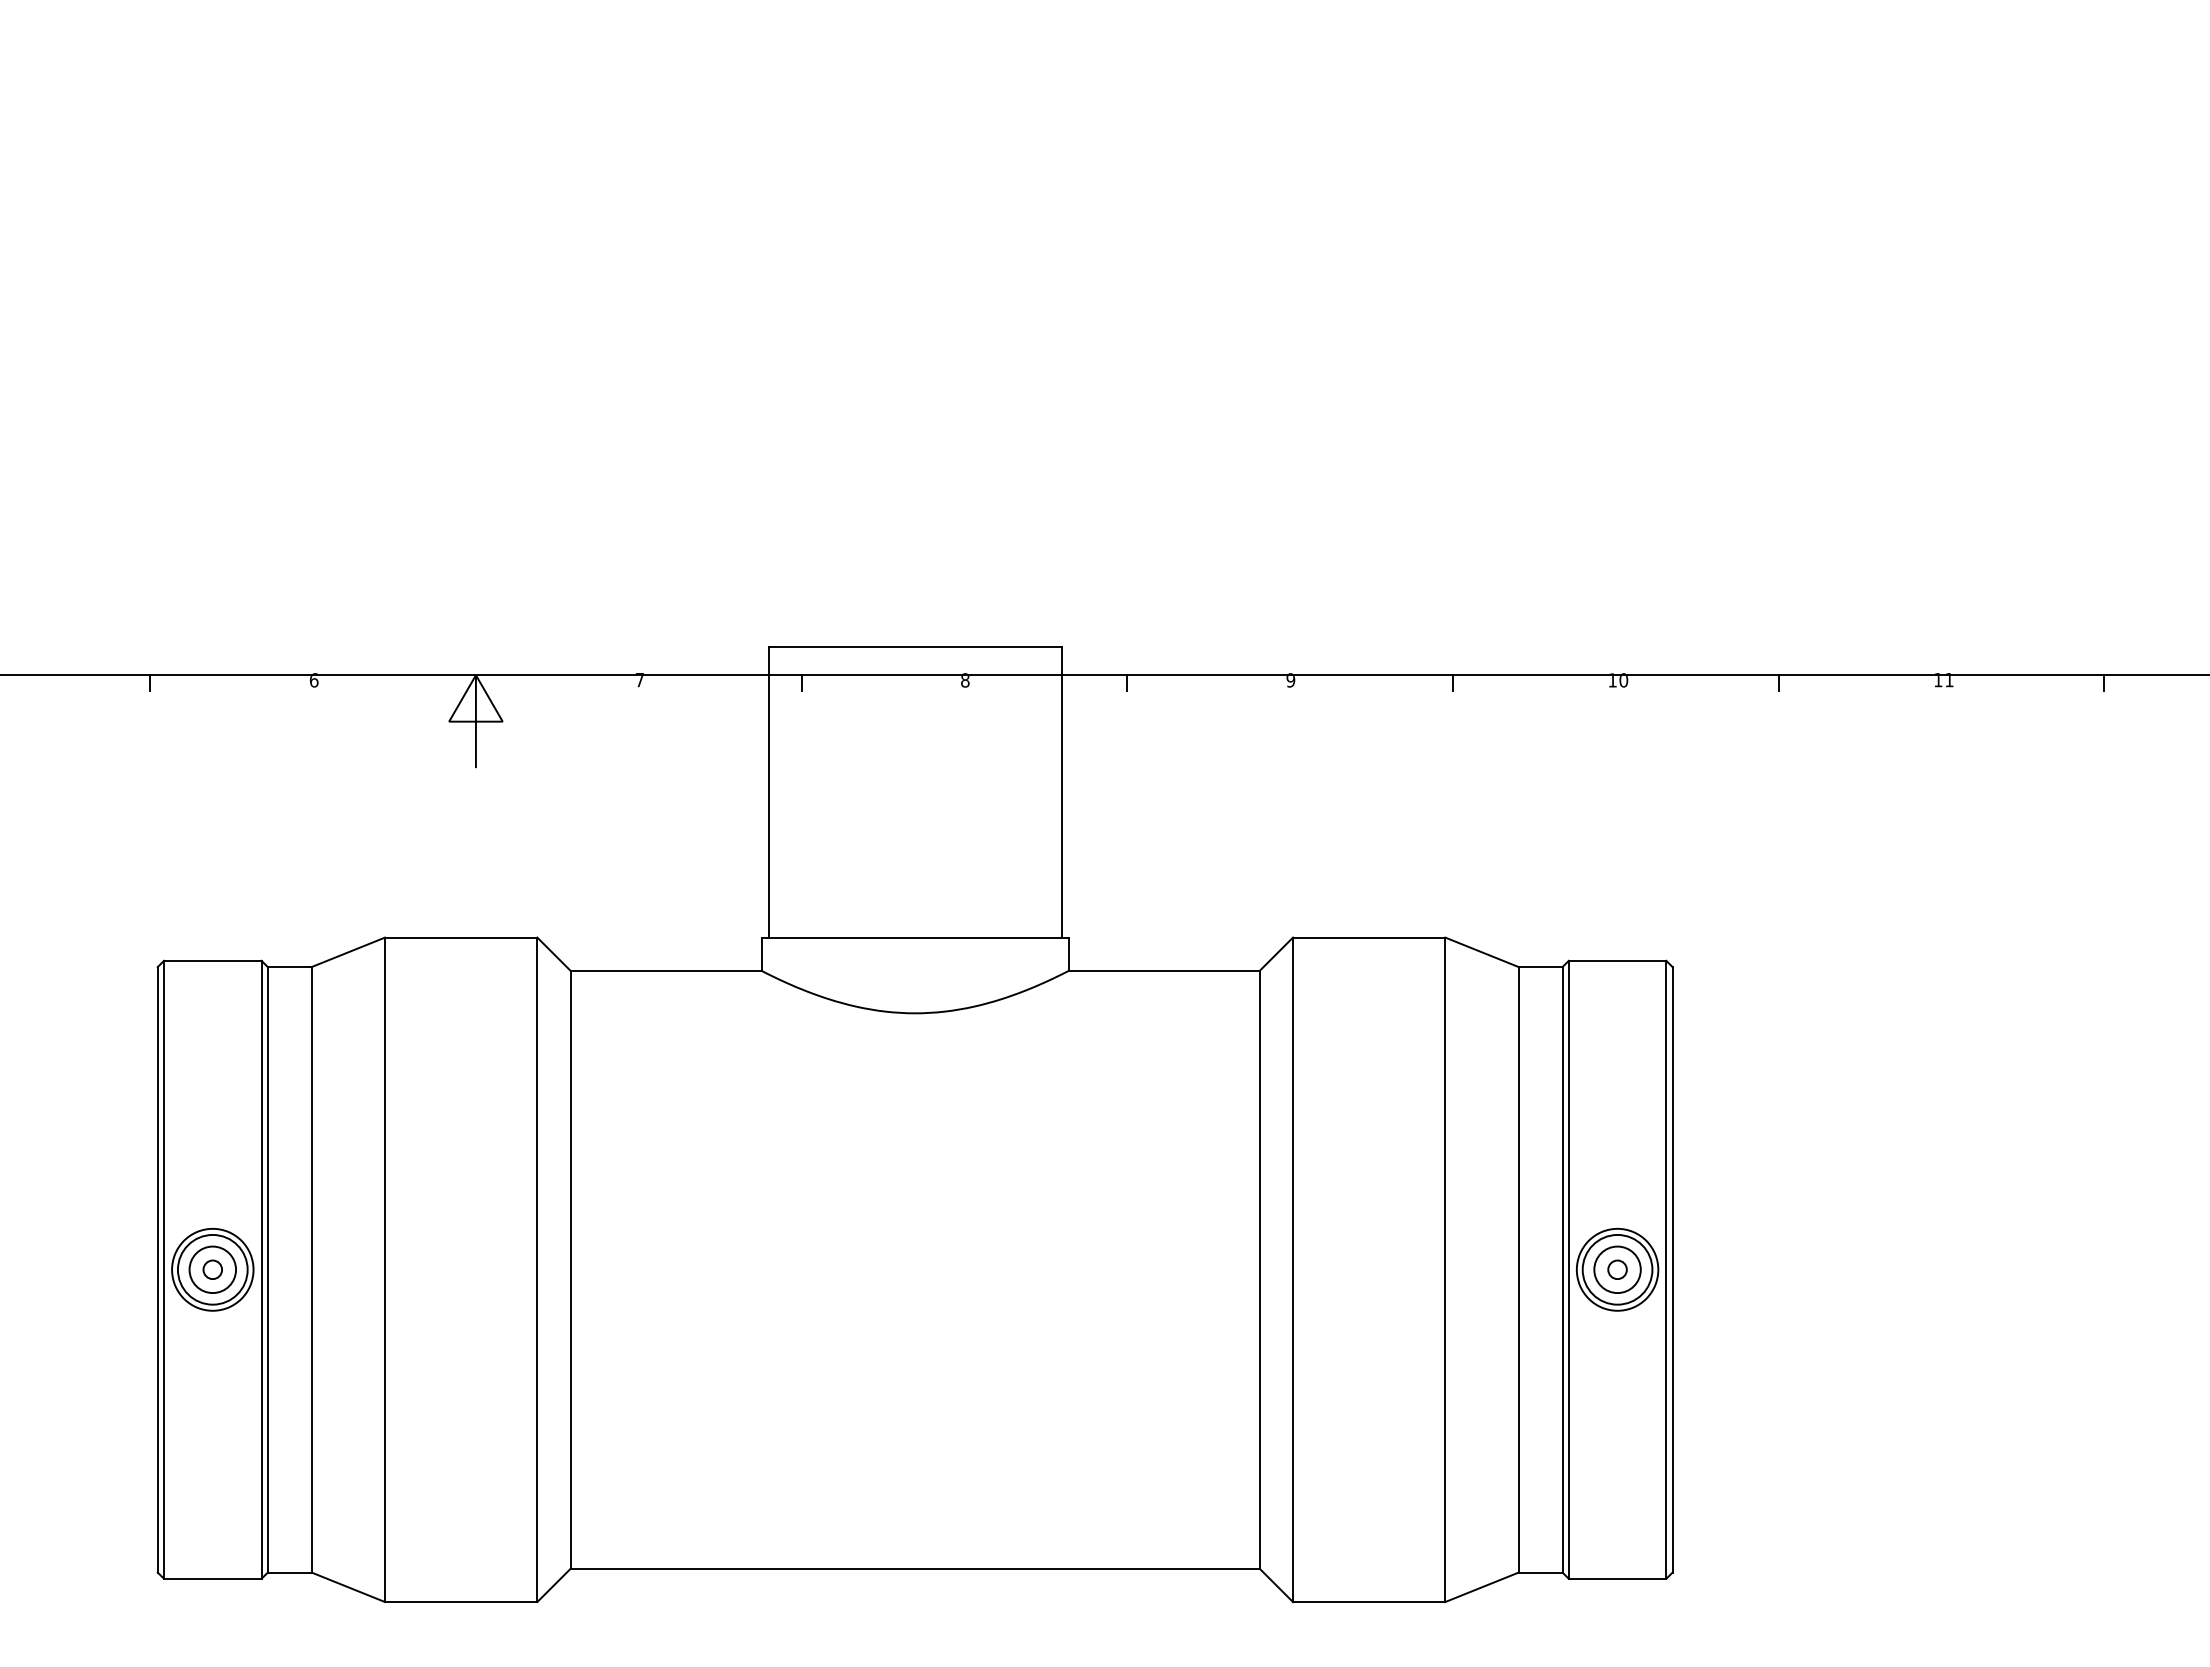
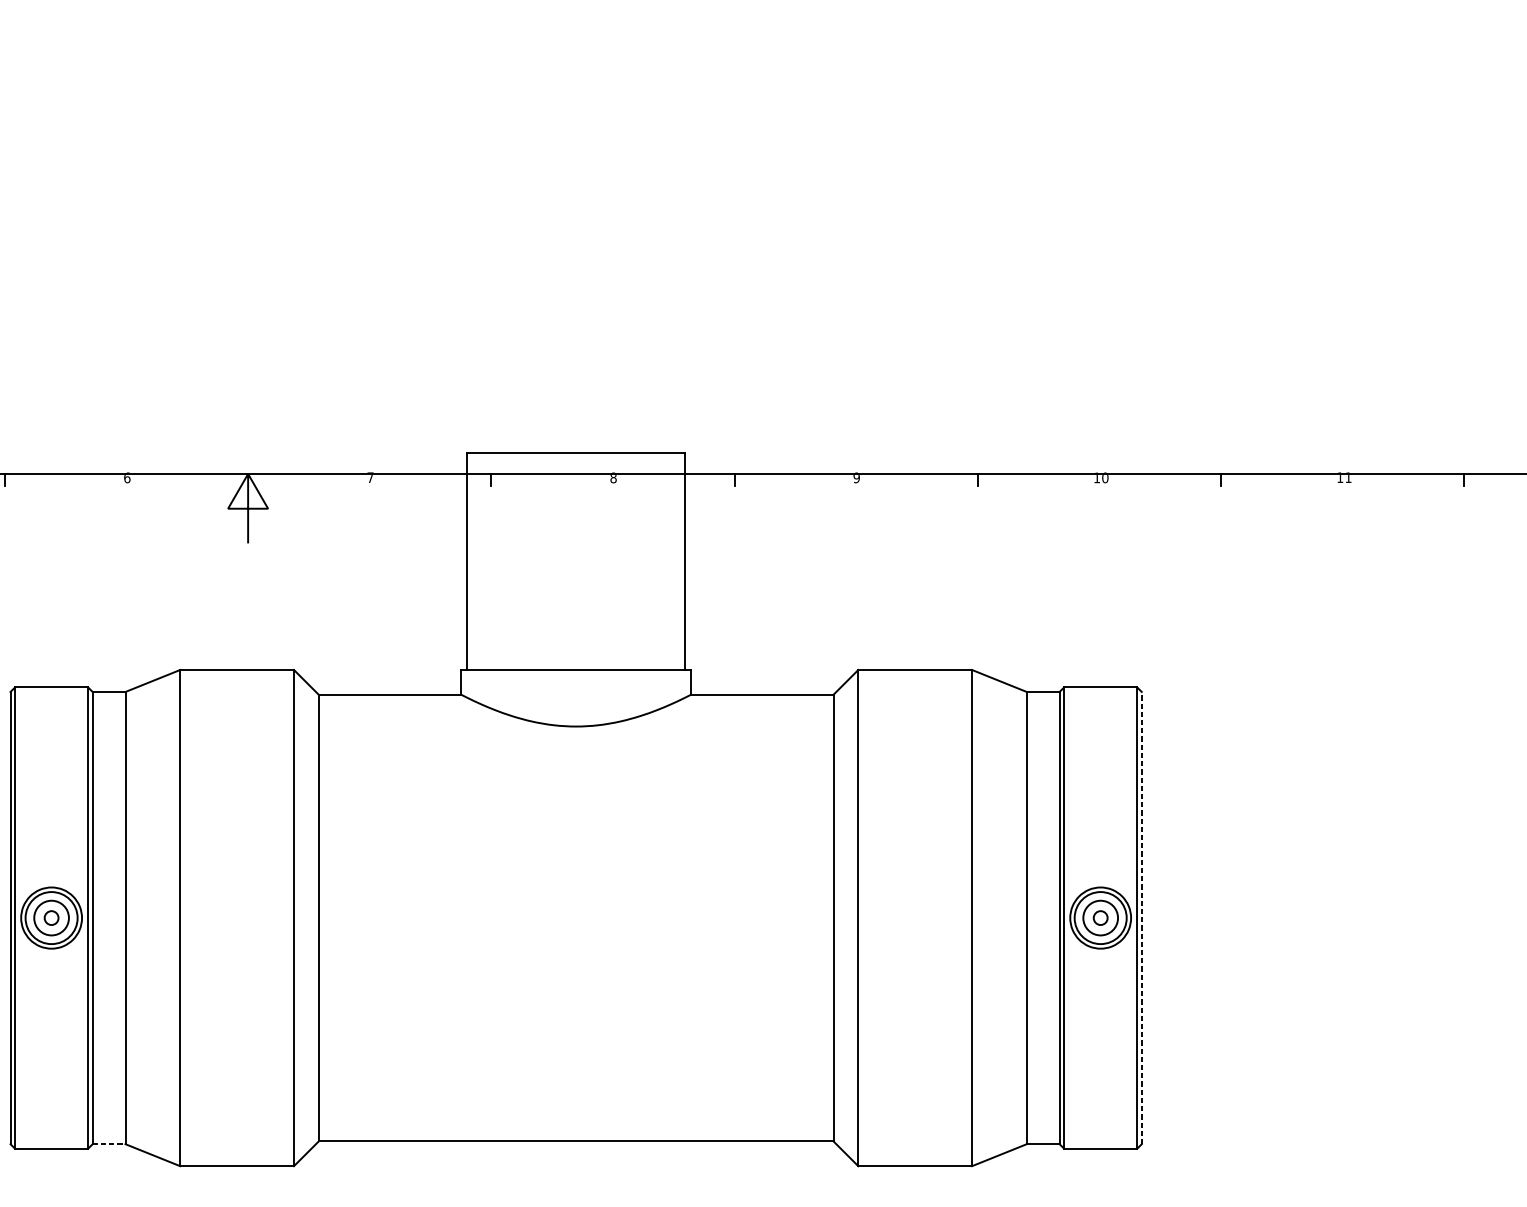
line: (1672, 1269) -> (1141, 917), solid -> dashed
line: (289, 1572) -> (108, 1144), solid -> dashed

